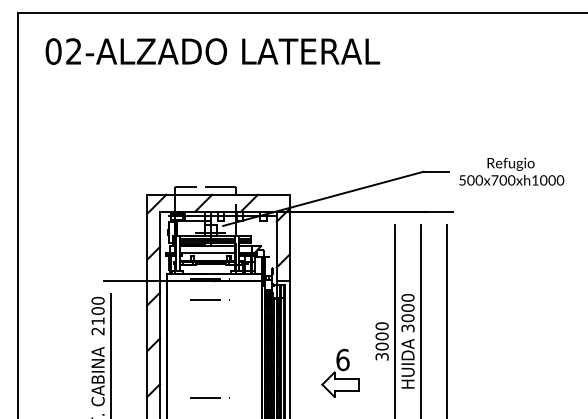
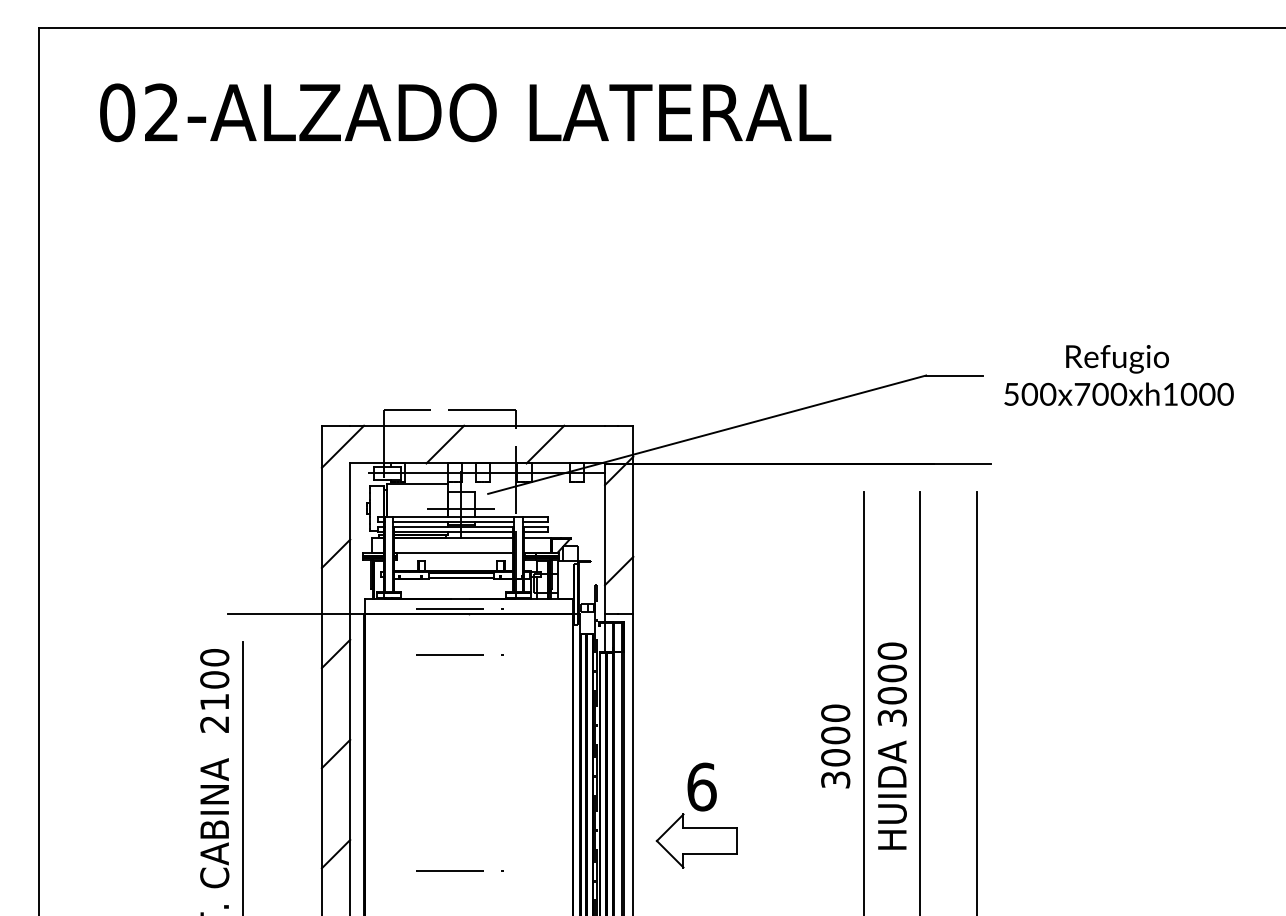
part: (340, 372) -> (696, 814), moved

